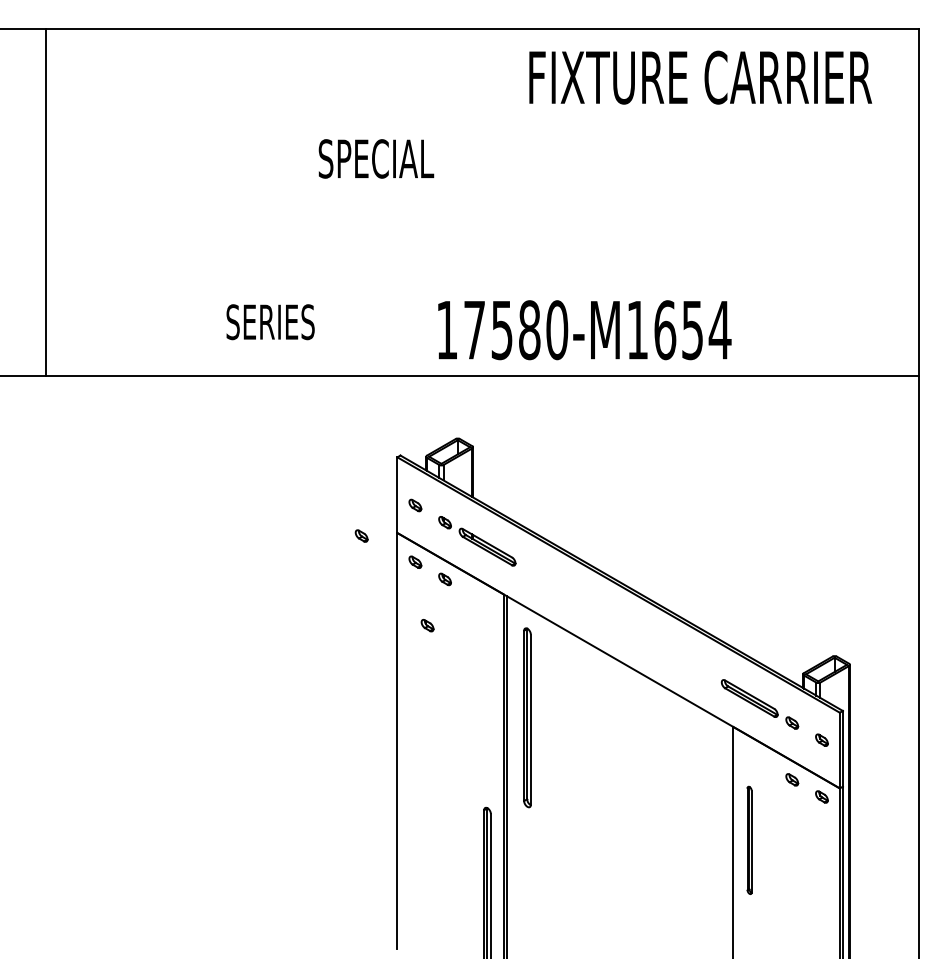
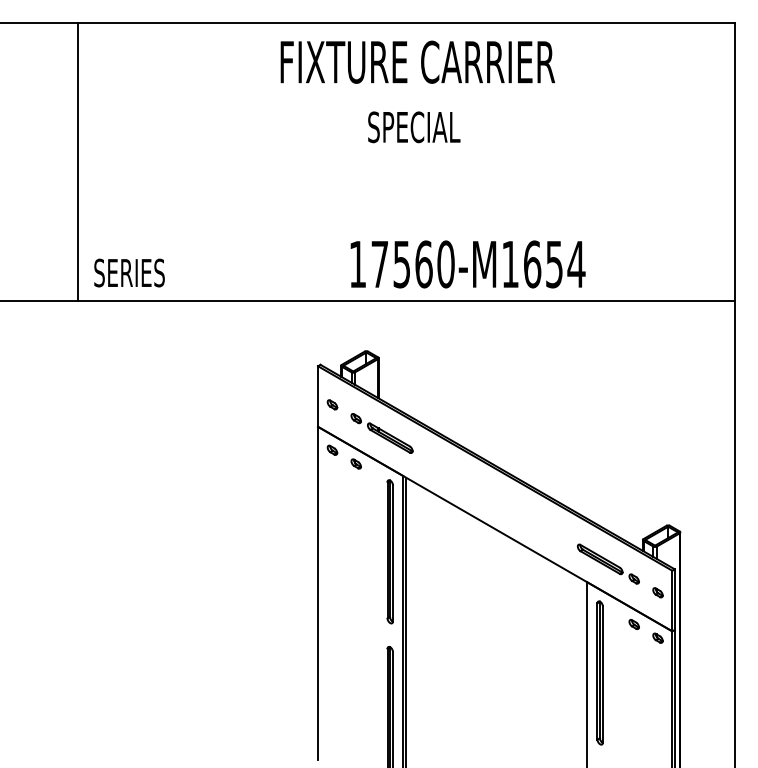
text: (700, 76) -> (417, 61), moved
text: (376, 159) -> (414, 127), moved
line: (45, 202) -> (77, 162), moved
text: (270, 321) -> (129, 272), moved
text: (529, 330) -> (423, 264), 17580-M1654 -> 17560-M1654
part: (361, 535) -> (289, 428), removed
part: (426, 624) -> (341, 500), removed
part: (526, 717) -> (389, 551), moved
part: (748, 839) -> (599, 672), size x1.67

